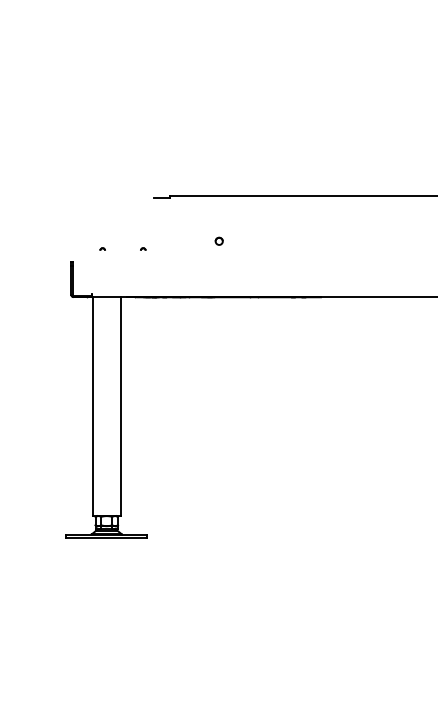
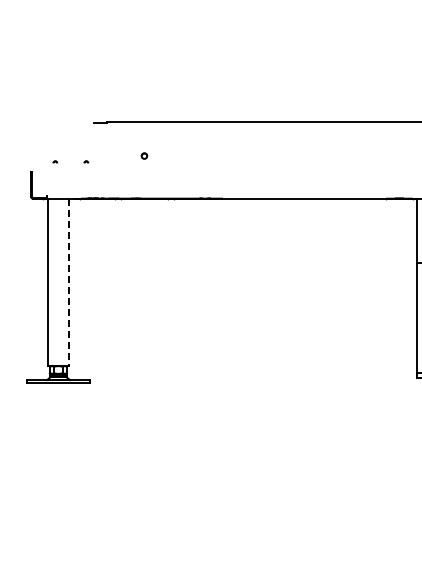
line: (121, 406) -> (69, 282), solid -> dashed

